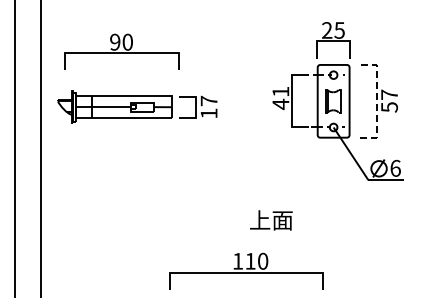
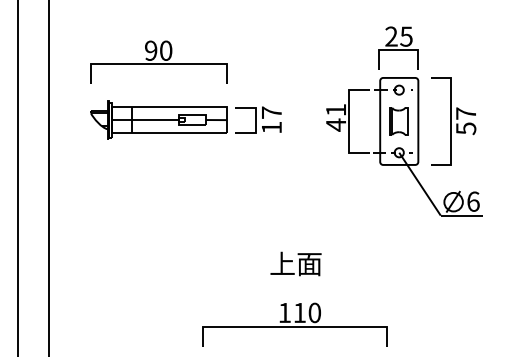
part: (121, 51) -> (158, 61), moved
line: (376, 101) -> (450, 121), dashed -> solid
part: (137, 106) -> (186, 119), moved
text: (271, 220) -> (296, 264), moved

